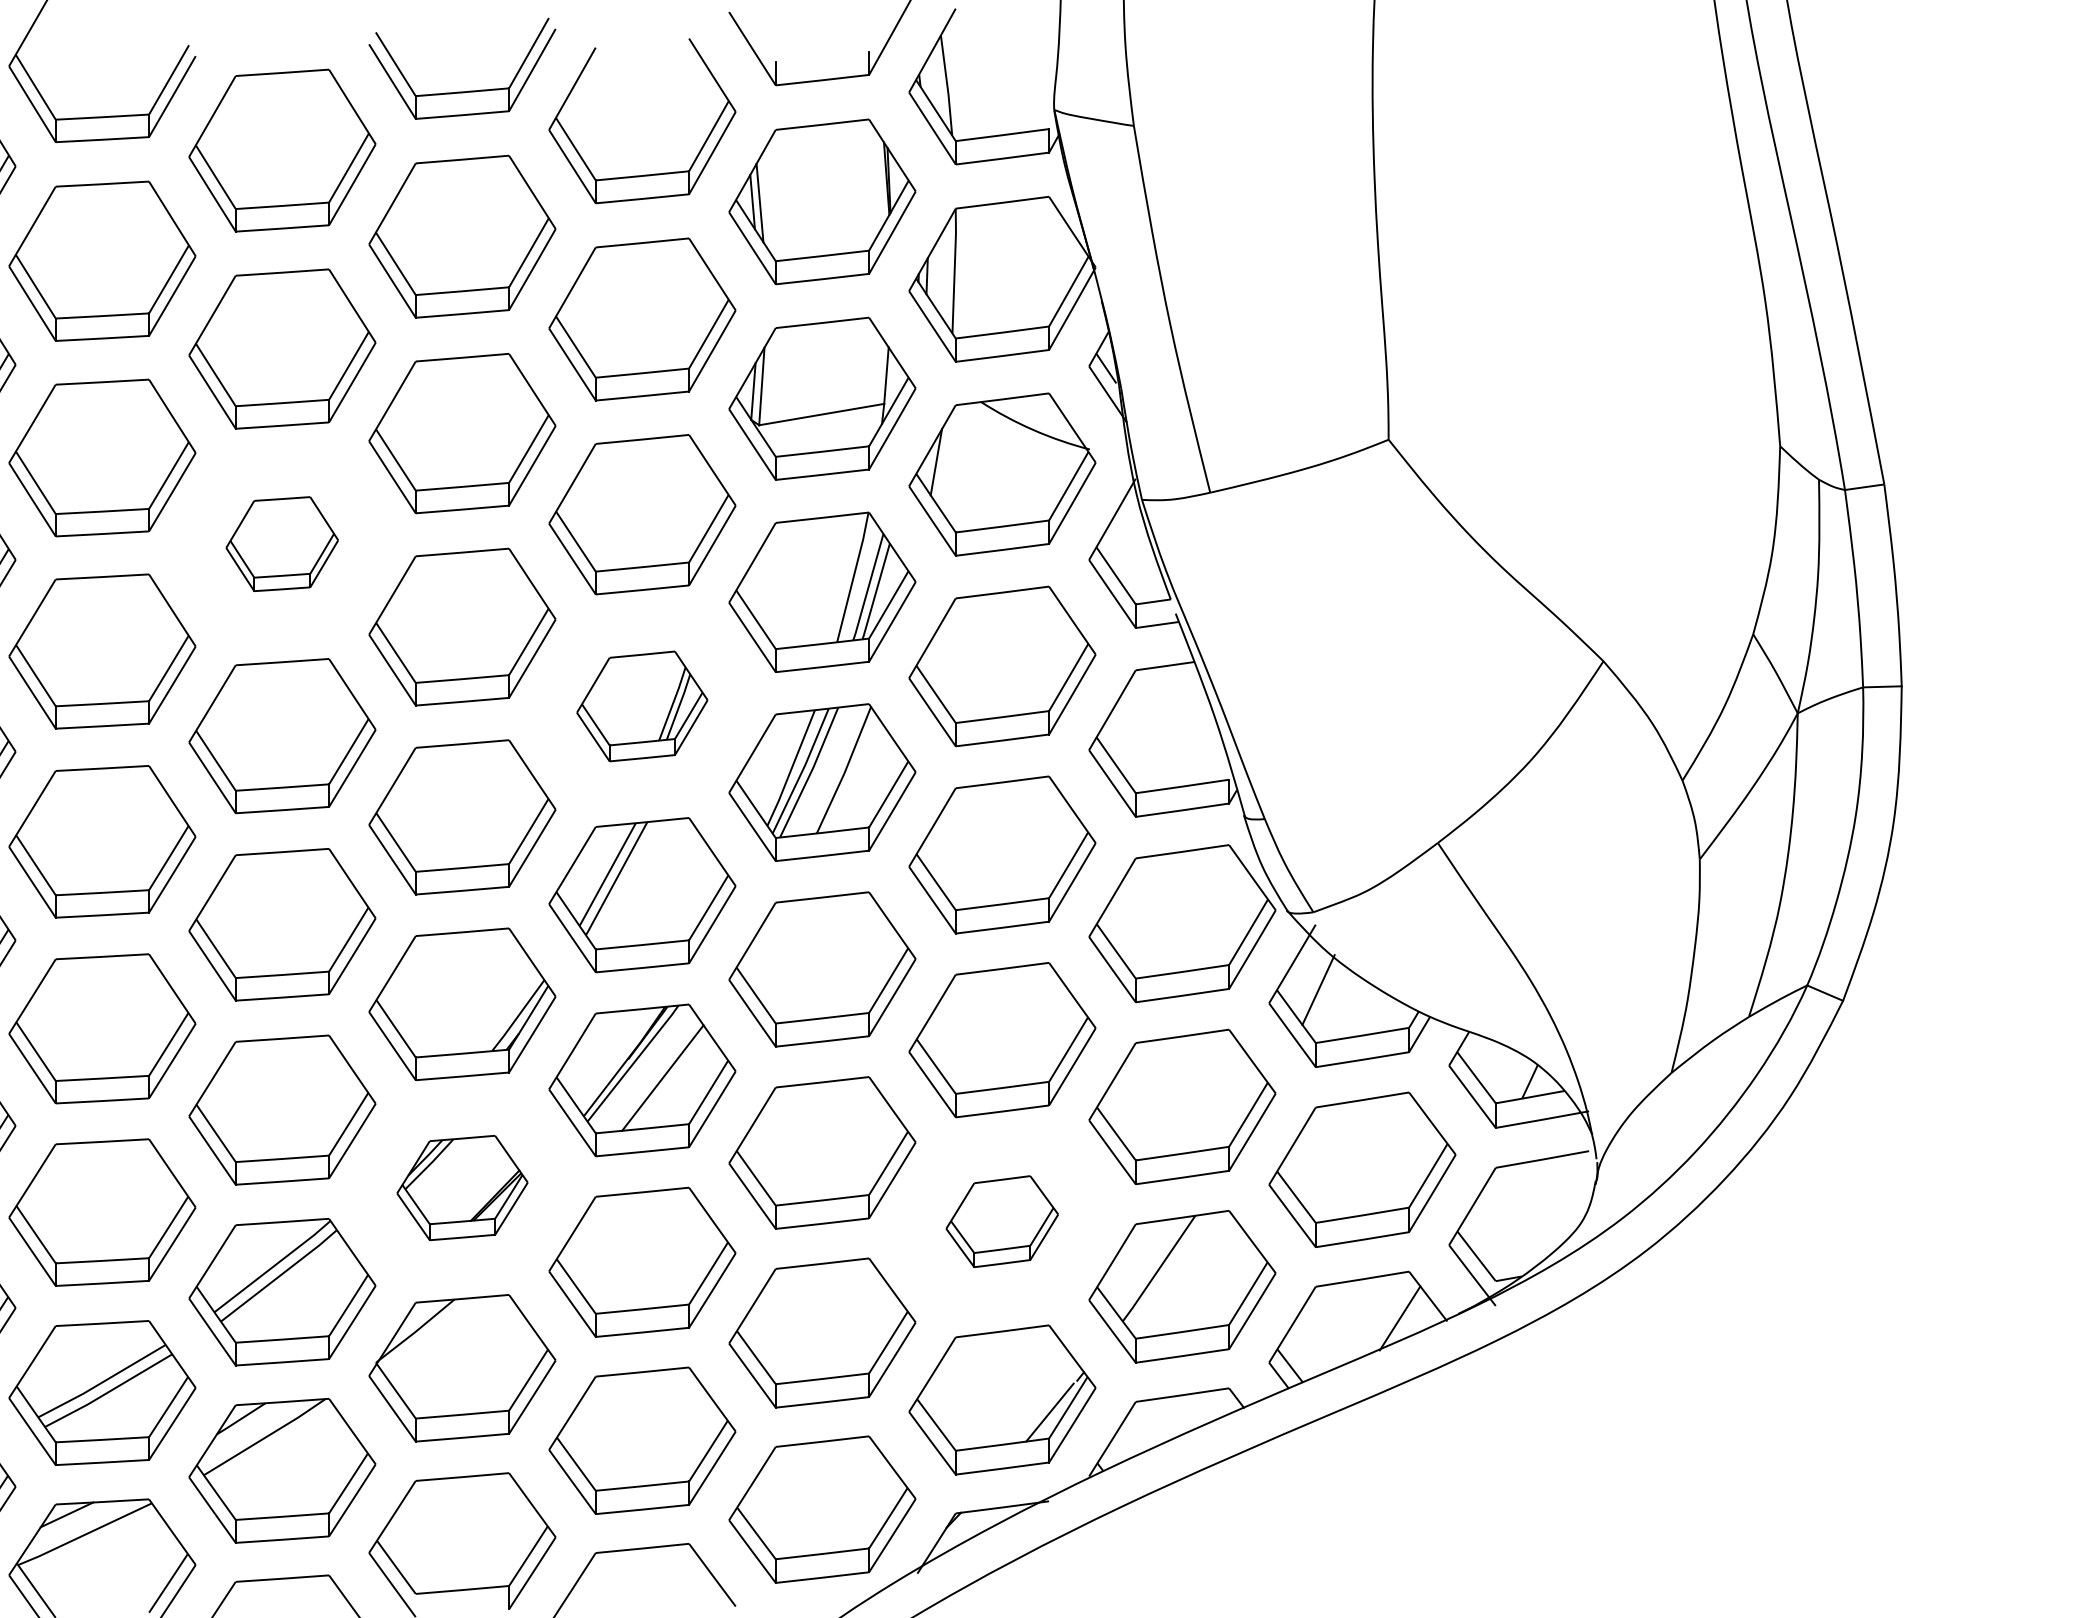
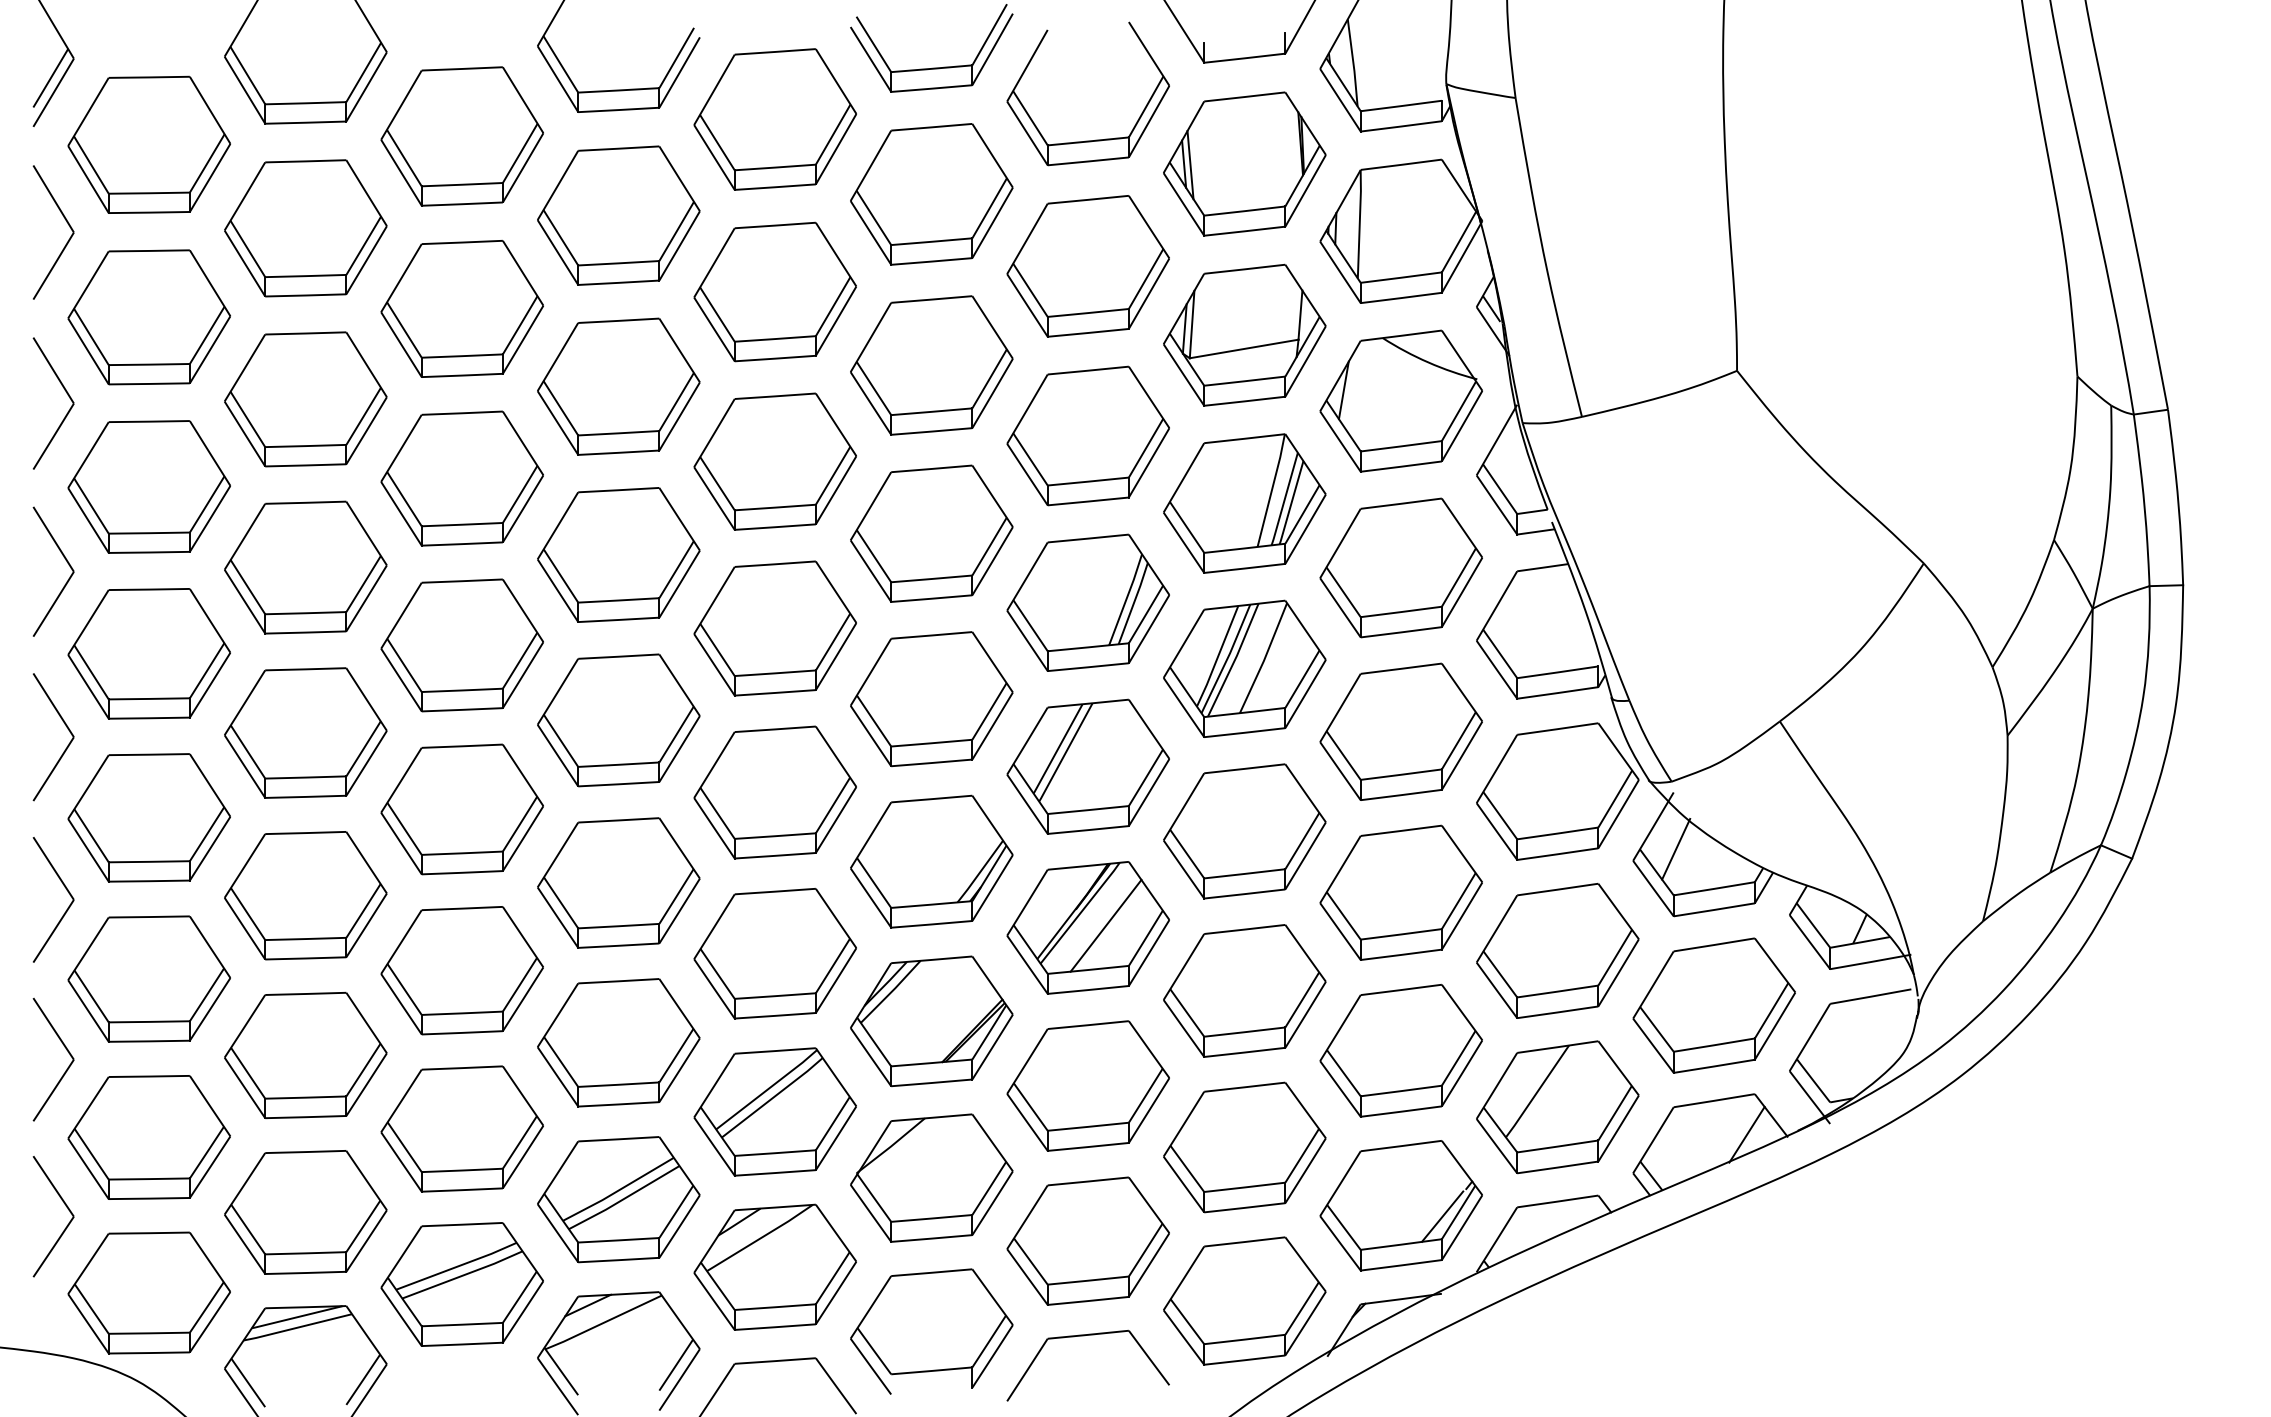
part: (281, 544) -> (774, 461), size x1.67
part: (641, 706) -> (1087, 602), size x1.43
part: (462, 1188) -> (931, 1021), size x1.43
part: (1001, 1221) -> (1400, 1050), size x1.67

